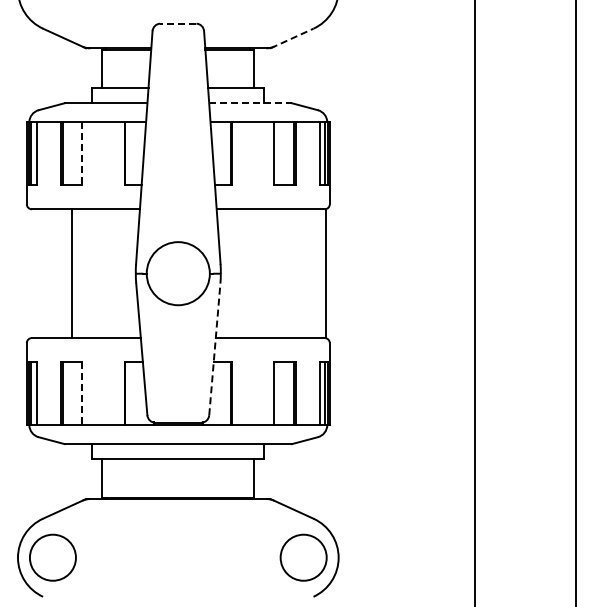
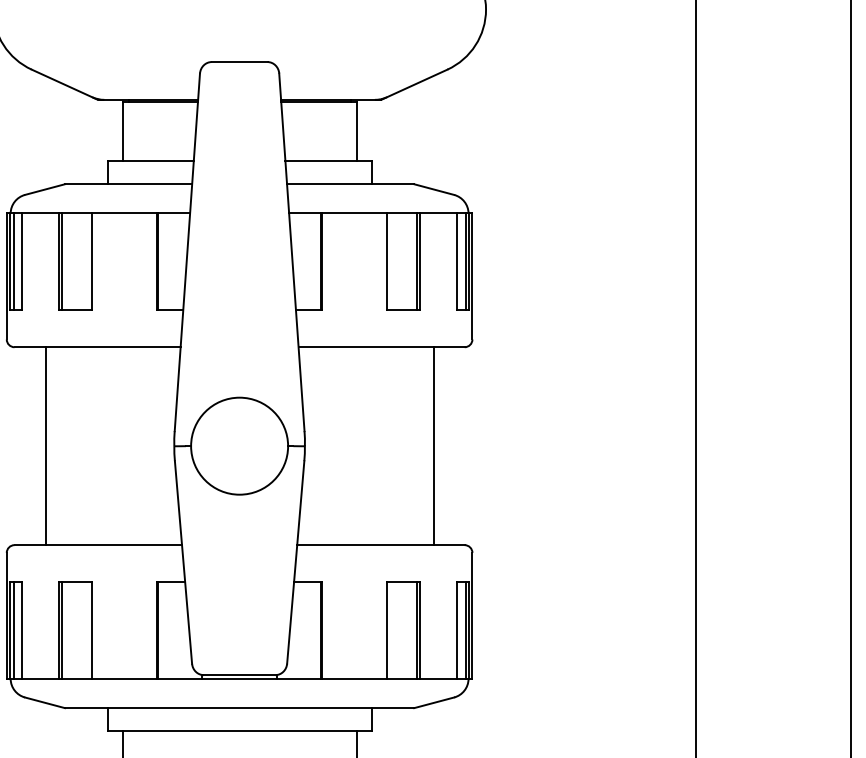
line: (177, 23) -> (238, 61), dashed -> solid
line: (292, 38) -> (415, 84), dashed -> solid
line: (251, 103) -> (352, 184), dashed -> solid
line: (82, 153) -> (92, 261), dashed -> solid
line: (72, 273) -> (46, 445), moved
line: (325, 273) -> (433, 445), moved
line: (214, 348) -> (295, 561), dashed -> solid
line: (82, 393) -> (92, 630), dashed -> solid

